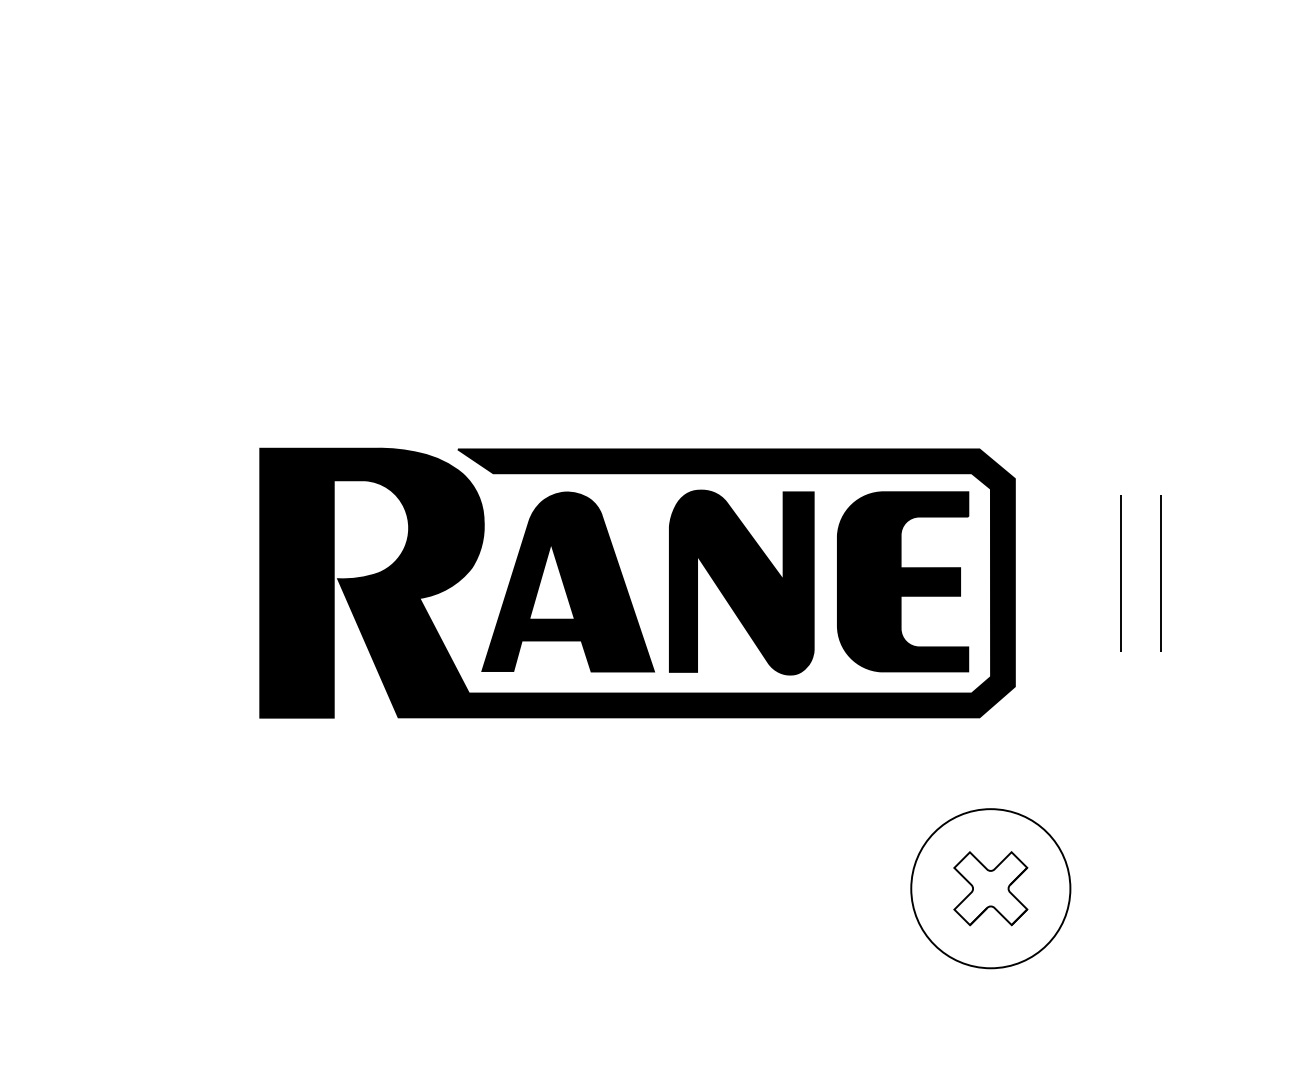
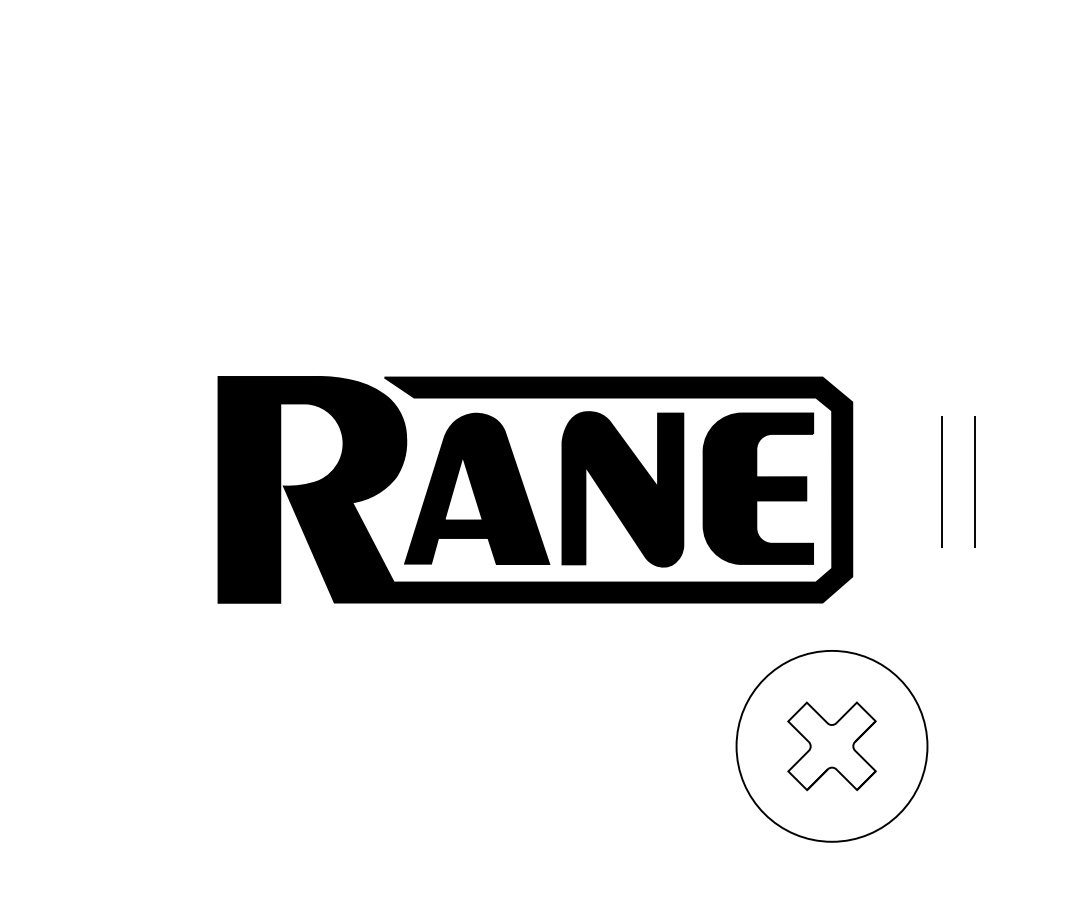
part: (990, 888) -> (831, 746), size x1.43

